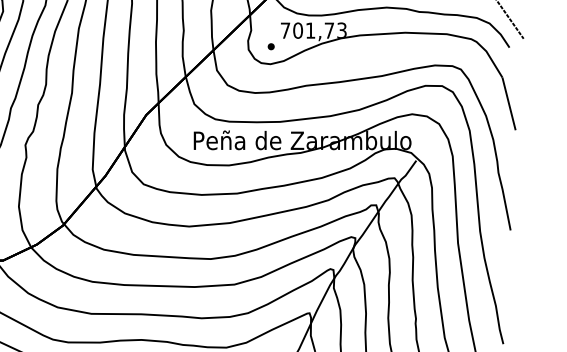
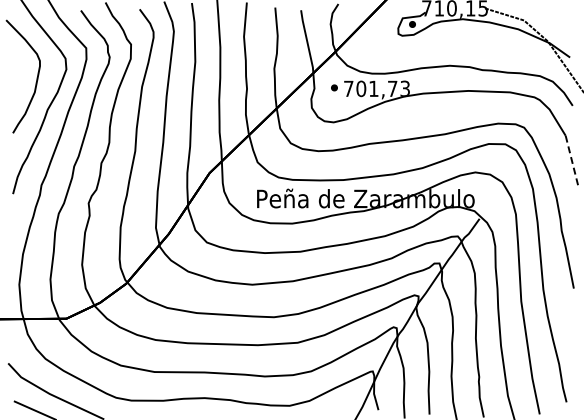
part: (271, 46) -> (334, 87), moved
line: (509, 104) -> (572, 162), solid -> dashed

